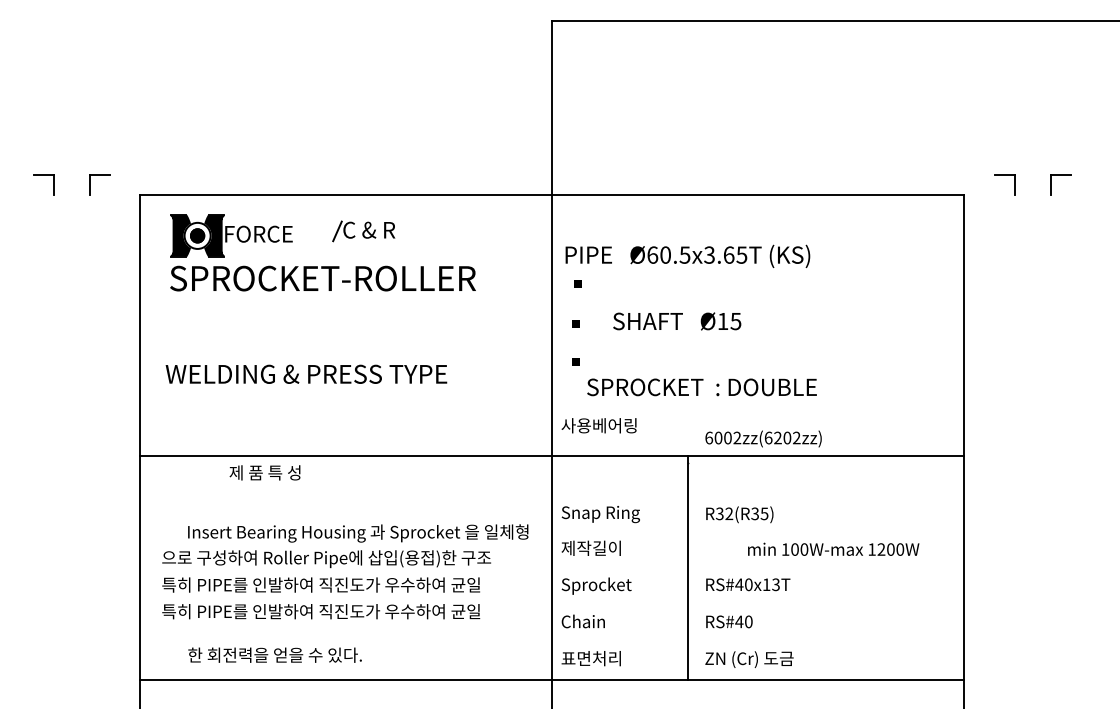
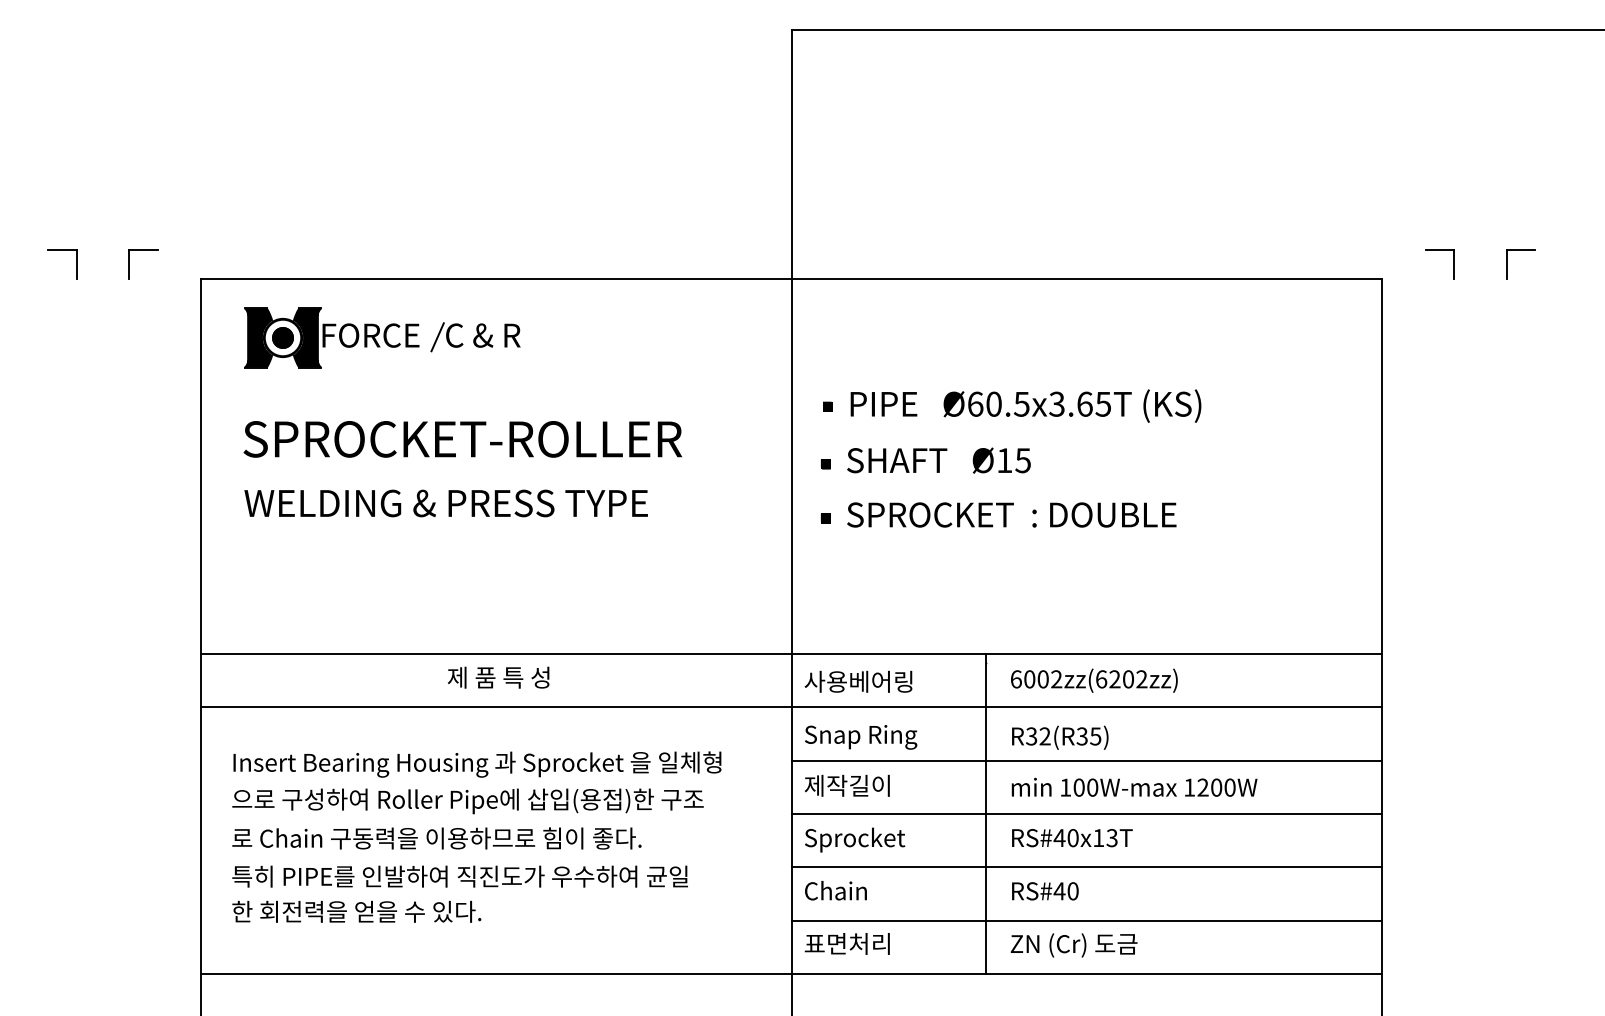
part: (363, 231) -> (474, 337), moved
text: (687, 255) -> (1025, 404), moved
text: (322, 278) -> (462, 439), moved
text: (677, 321) -> (939, 460), moved
text: (306, 373) -> (446, 502), moved
text: (701, 387) -> (1011, 515), moved
text: (598, 425) -> (857, 681), moved
text: (763, 438) -> (1094, 680), moved
text: (264, 472) -> (497, 677), moved
line: (552, 493) -> (791, 707), added
line: (758, 530) -> (1087, 760), added
text: (358, 533) -> (477, 764), moved
text: (833, 548) -> (1134, 786), moved
line: (758, 568) -> (1087, 814), added
text: (321, 584) -> (460, 837), 특히 PIPE를 인발하여 직진도가 우수하여 균일 -> 로 Chain 구동력을 이용하므로 힘이 좋다.
line: (758, 605) -> (1087, 867), added
line: (758, 642) -> (1087, 920), added
text: (274, 654) -> (355, 910), moved

